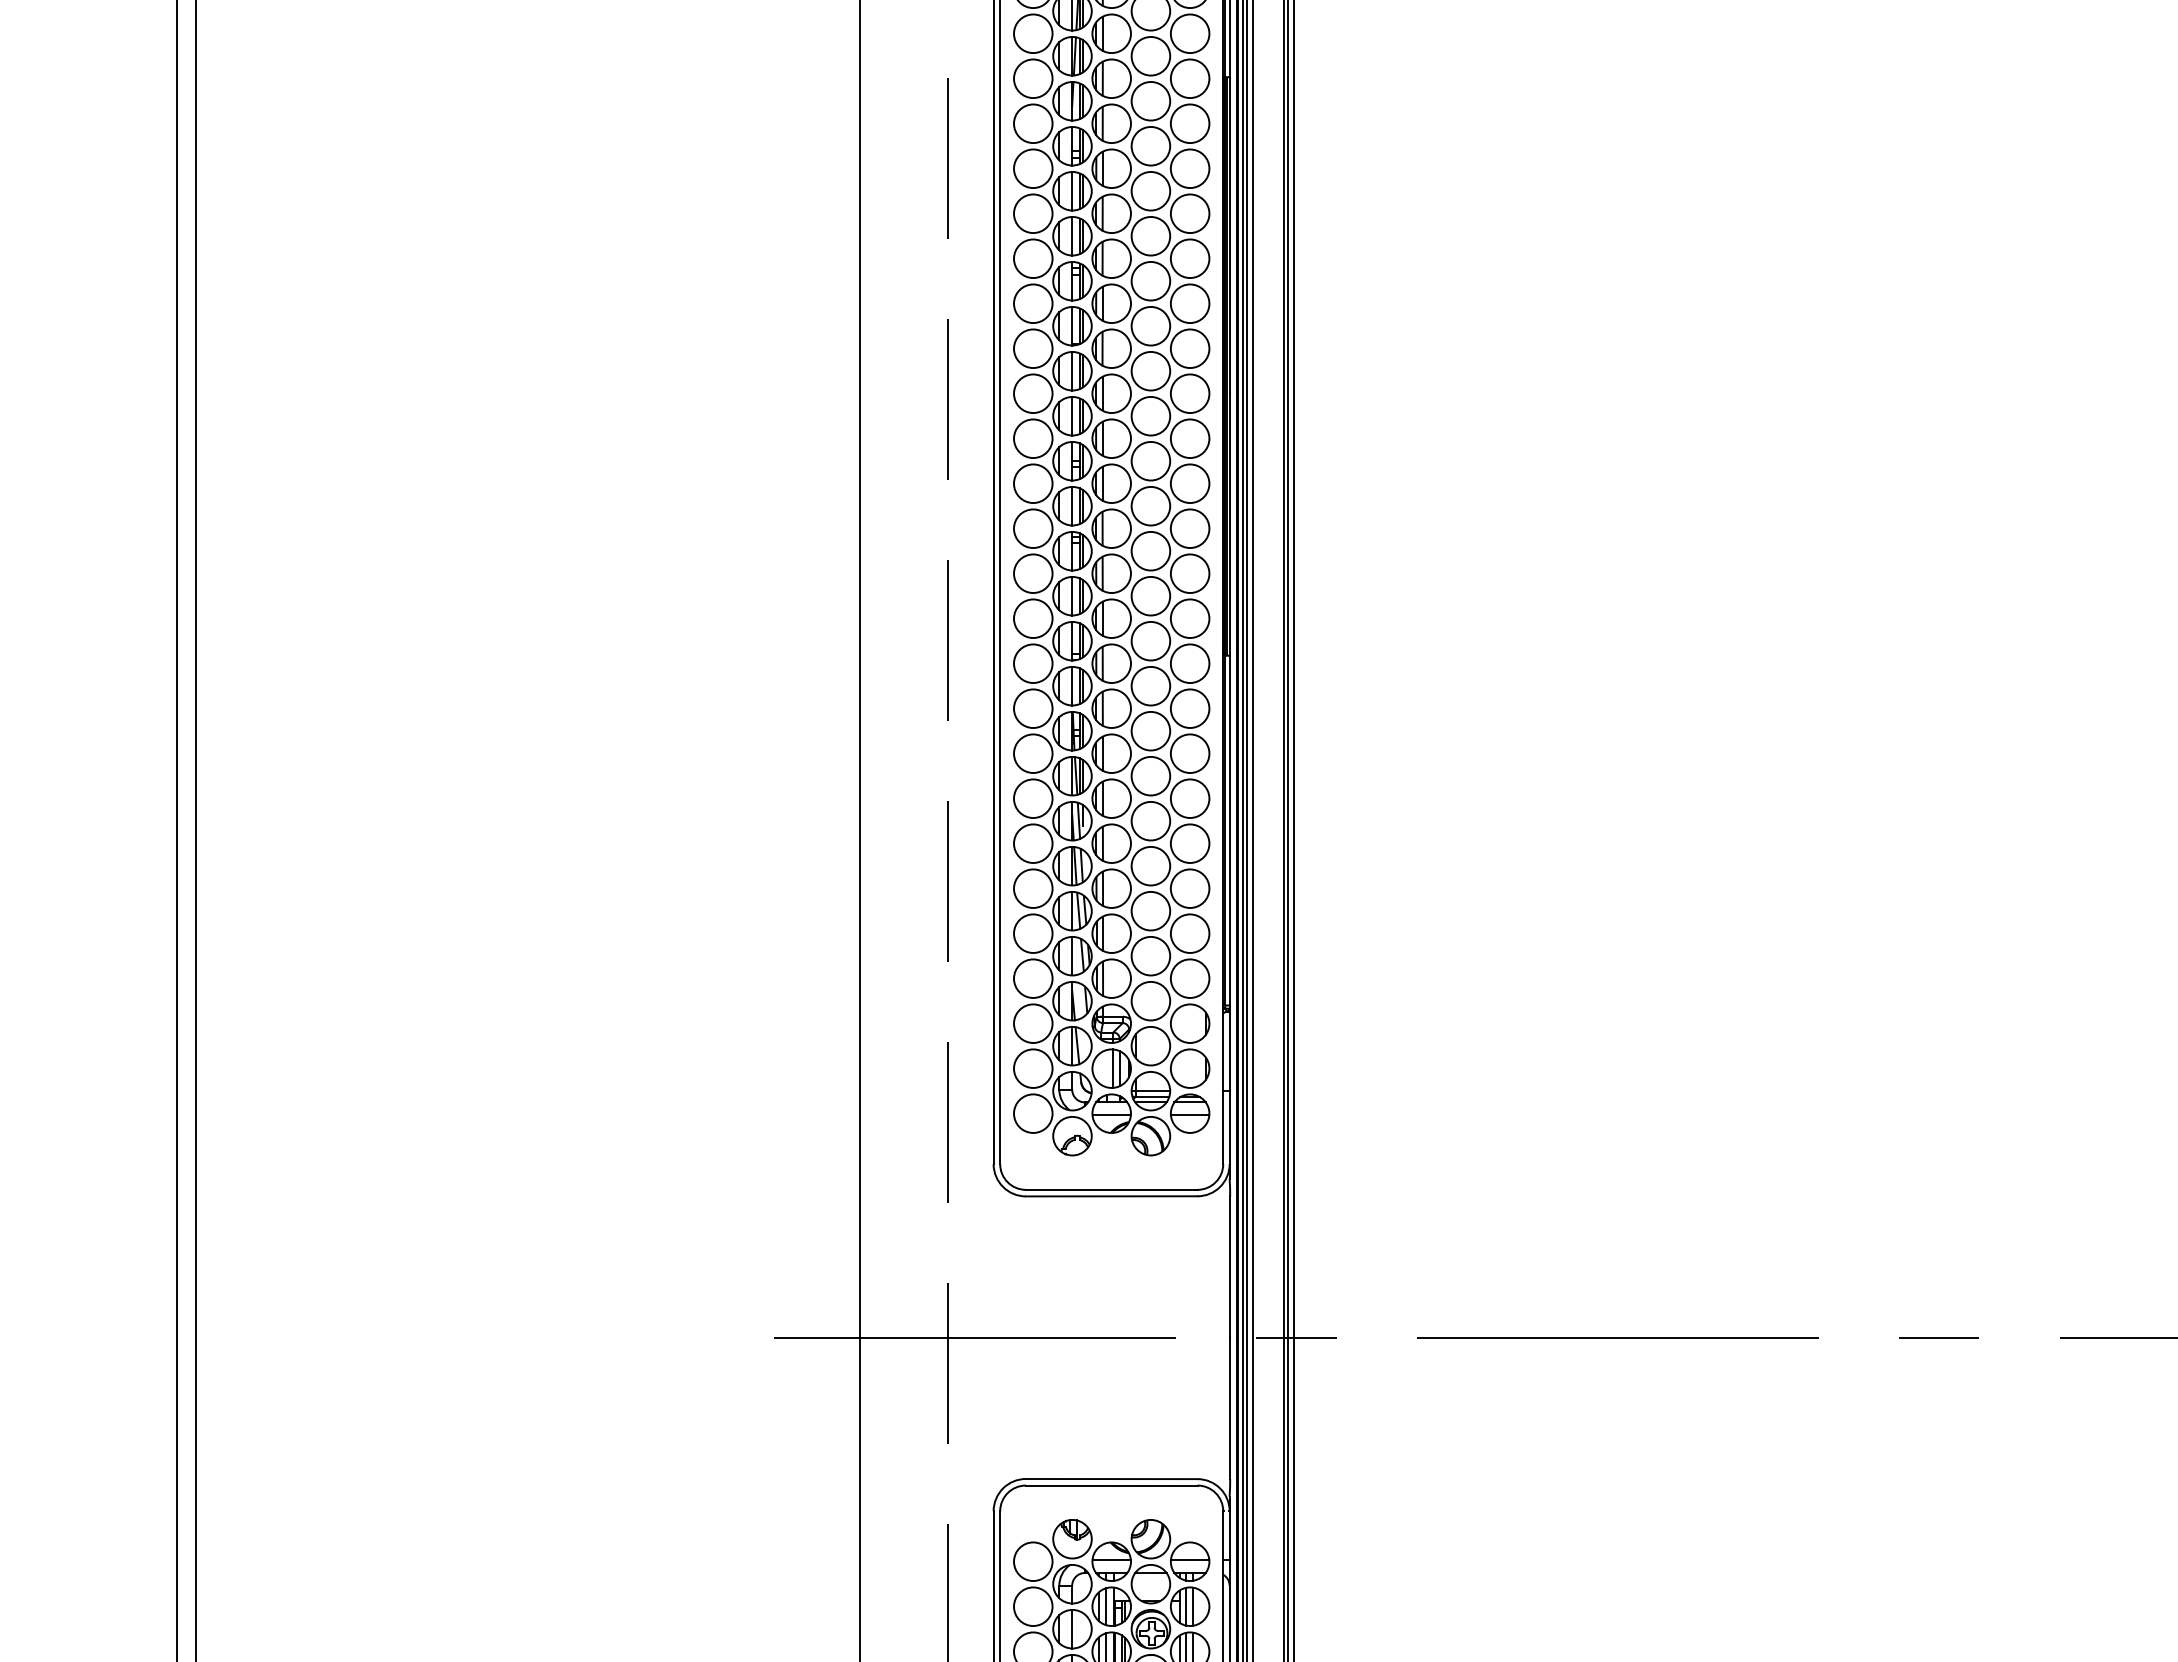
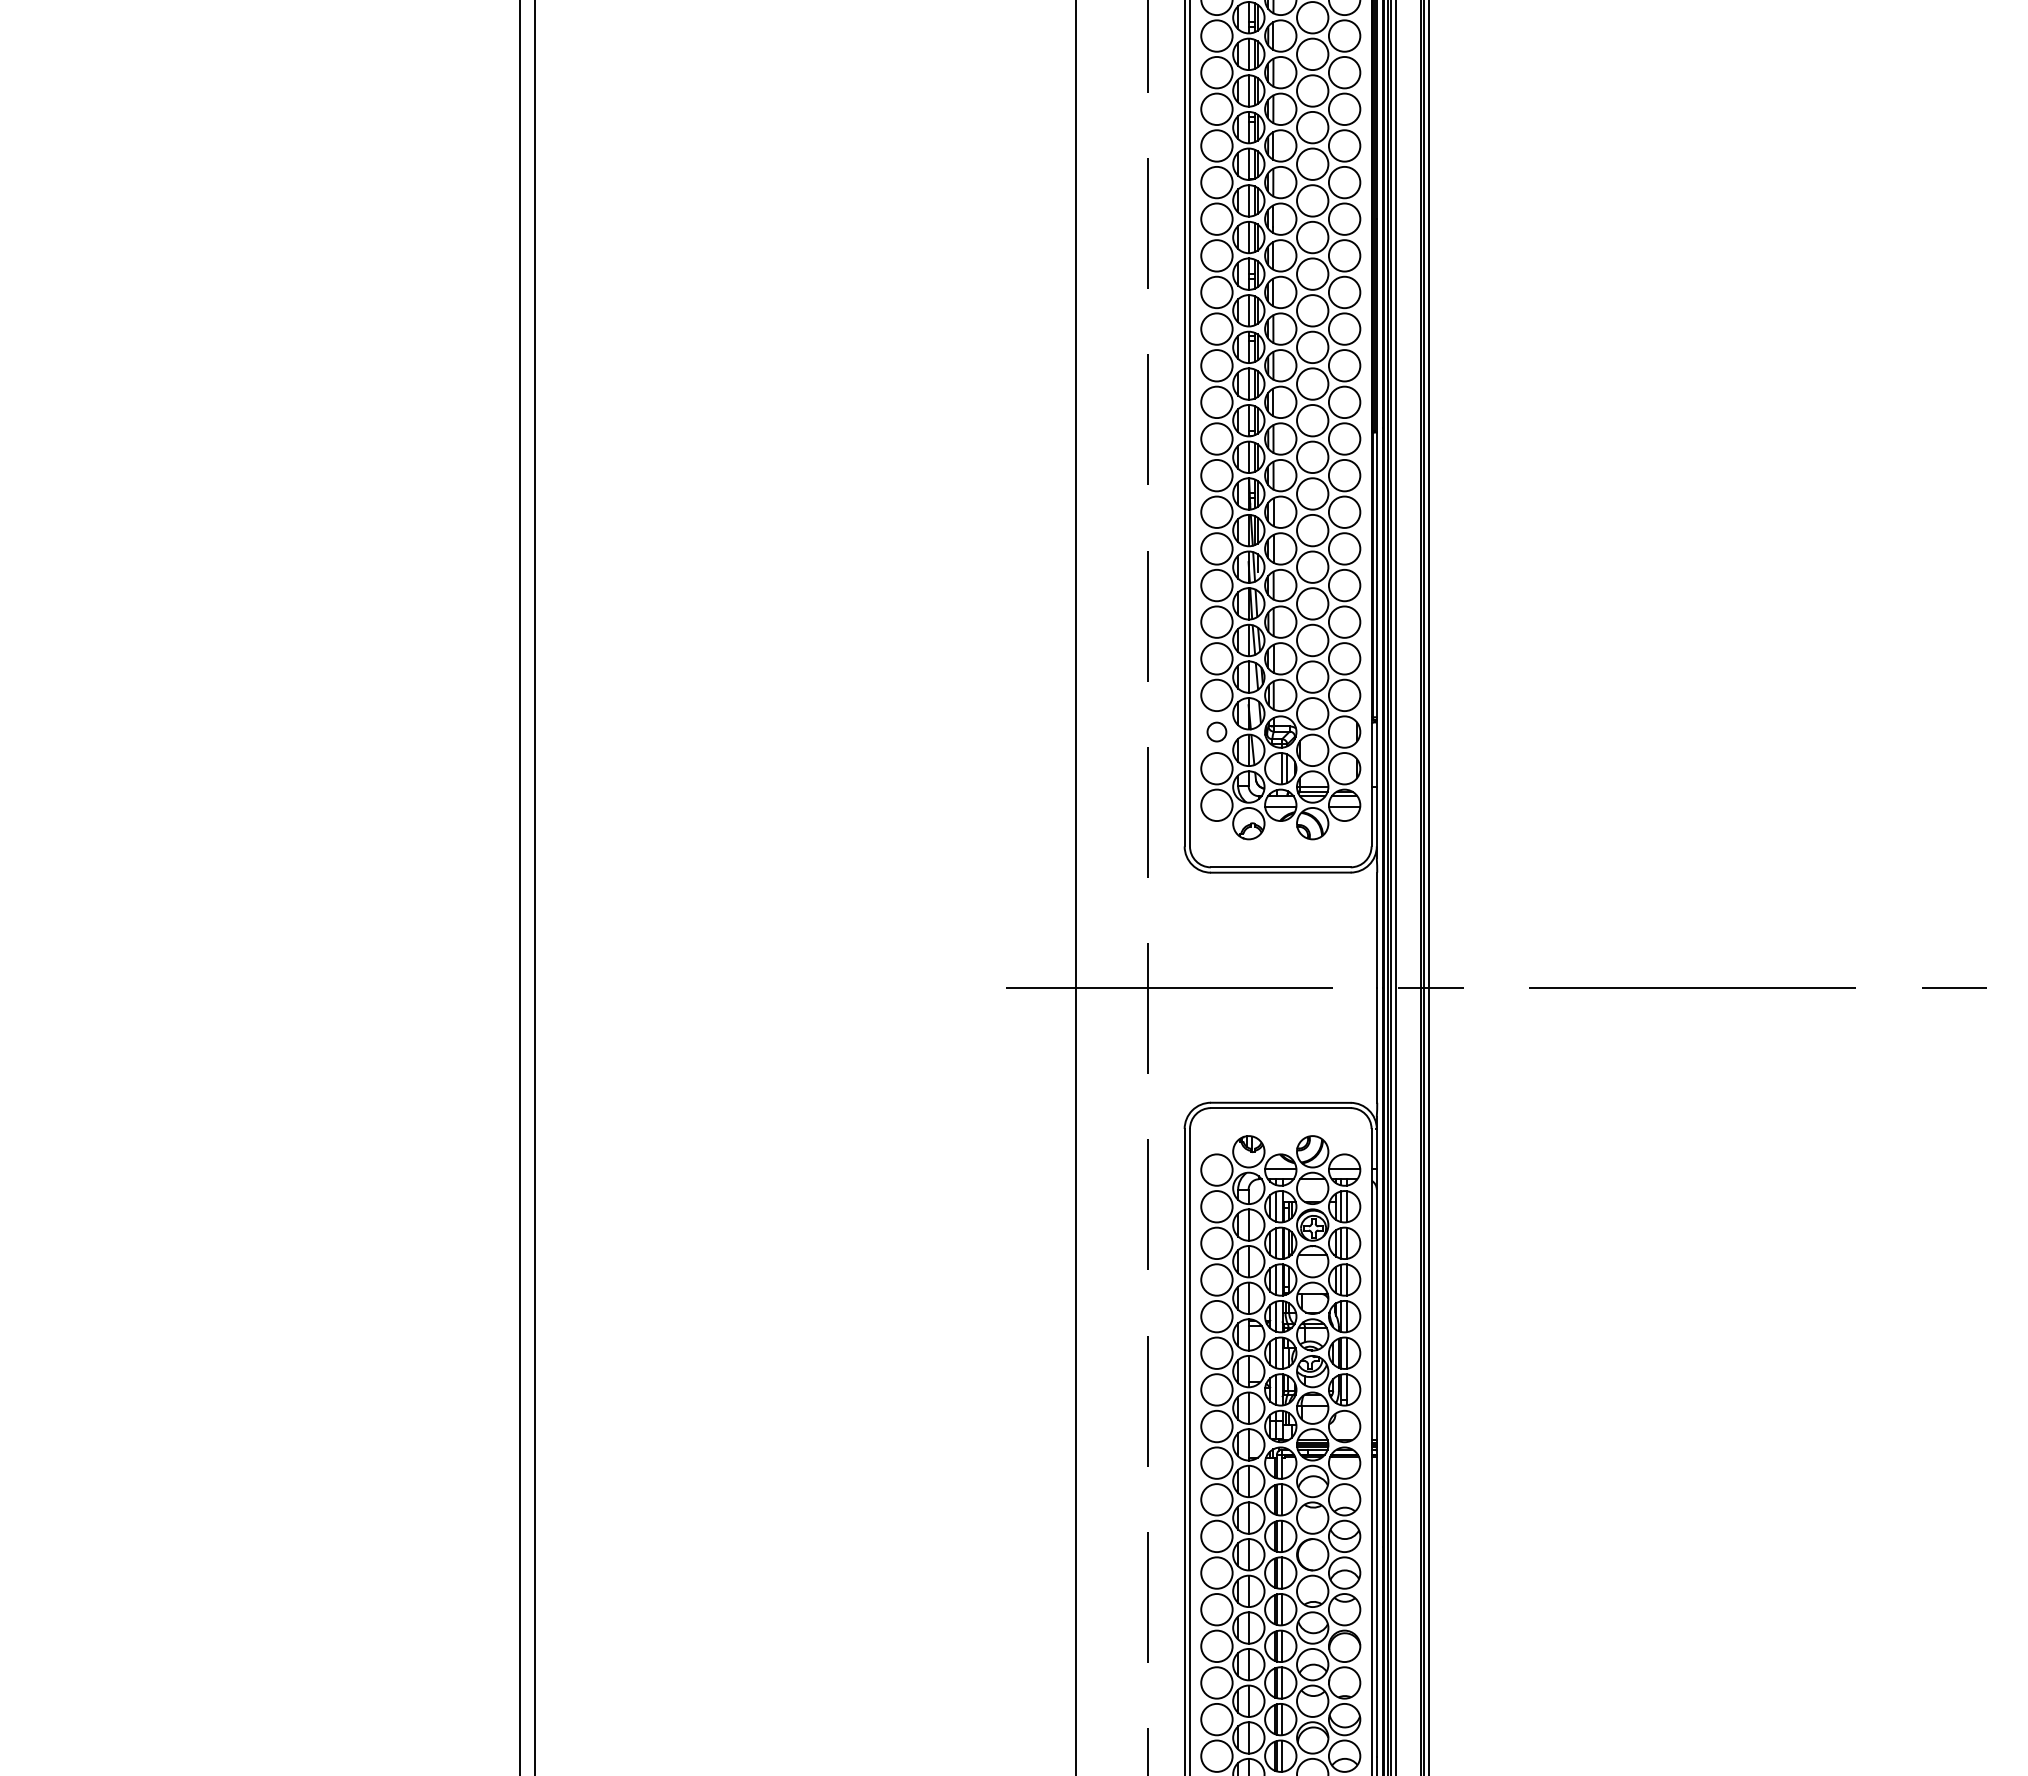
circle: (1032, 1022) -> (1216, 731), size x0.6

